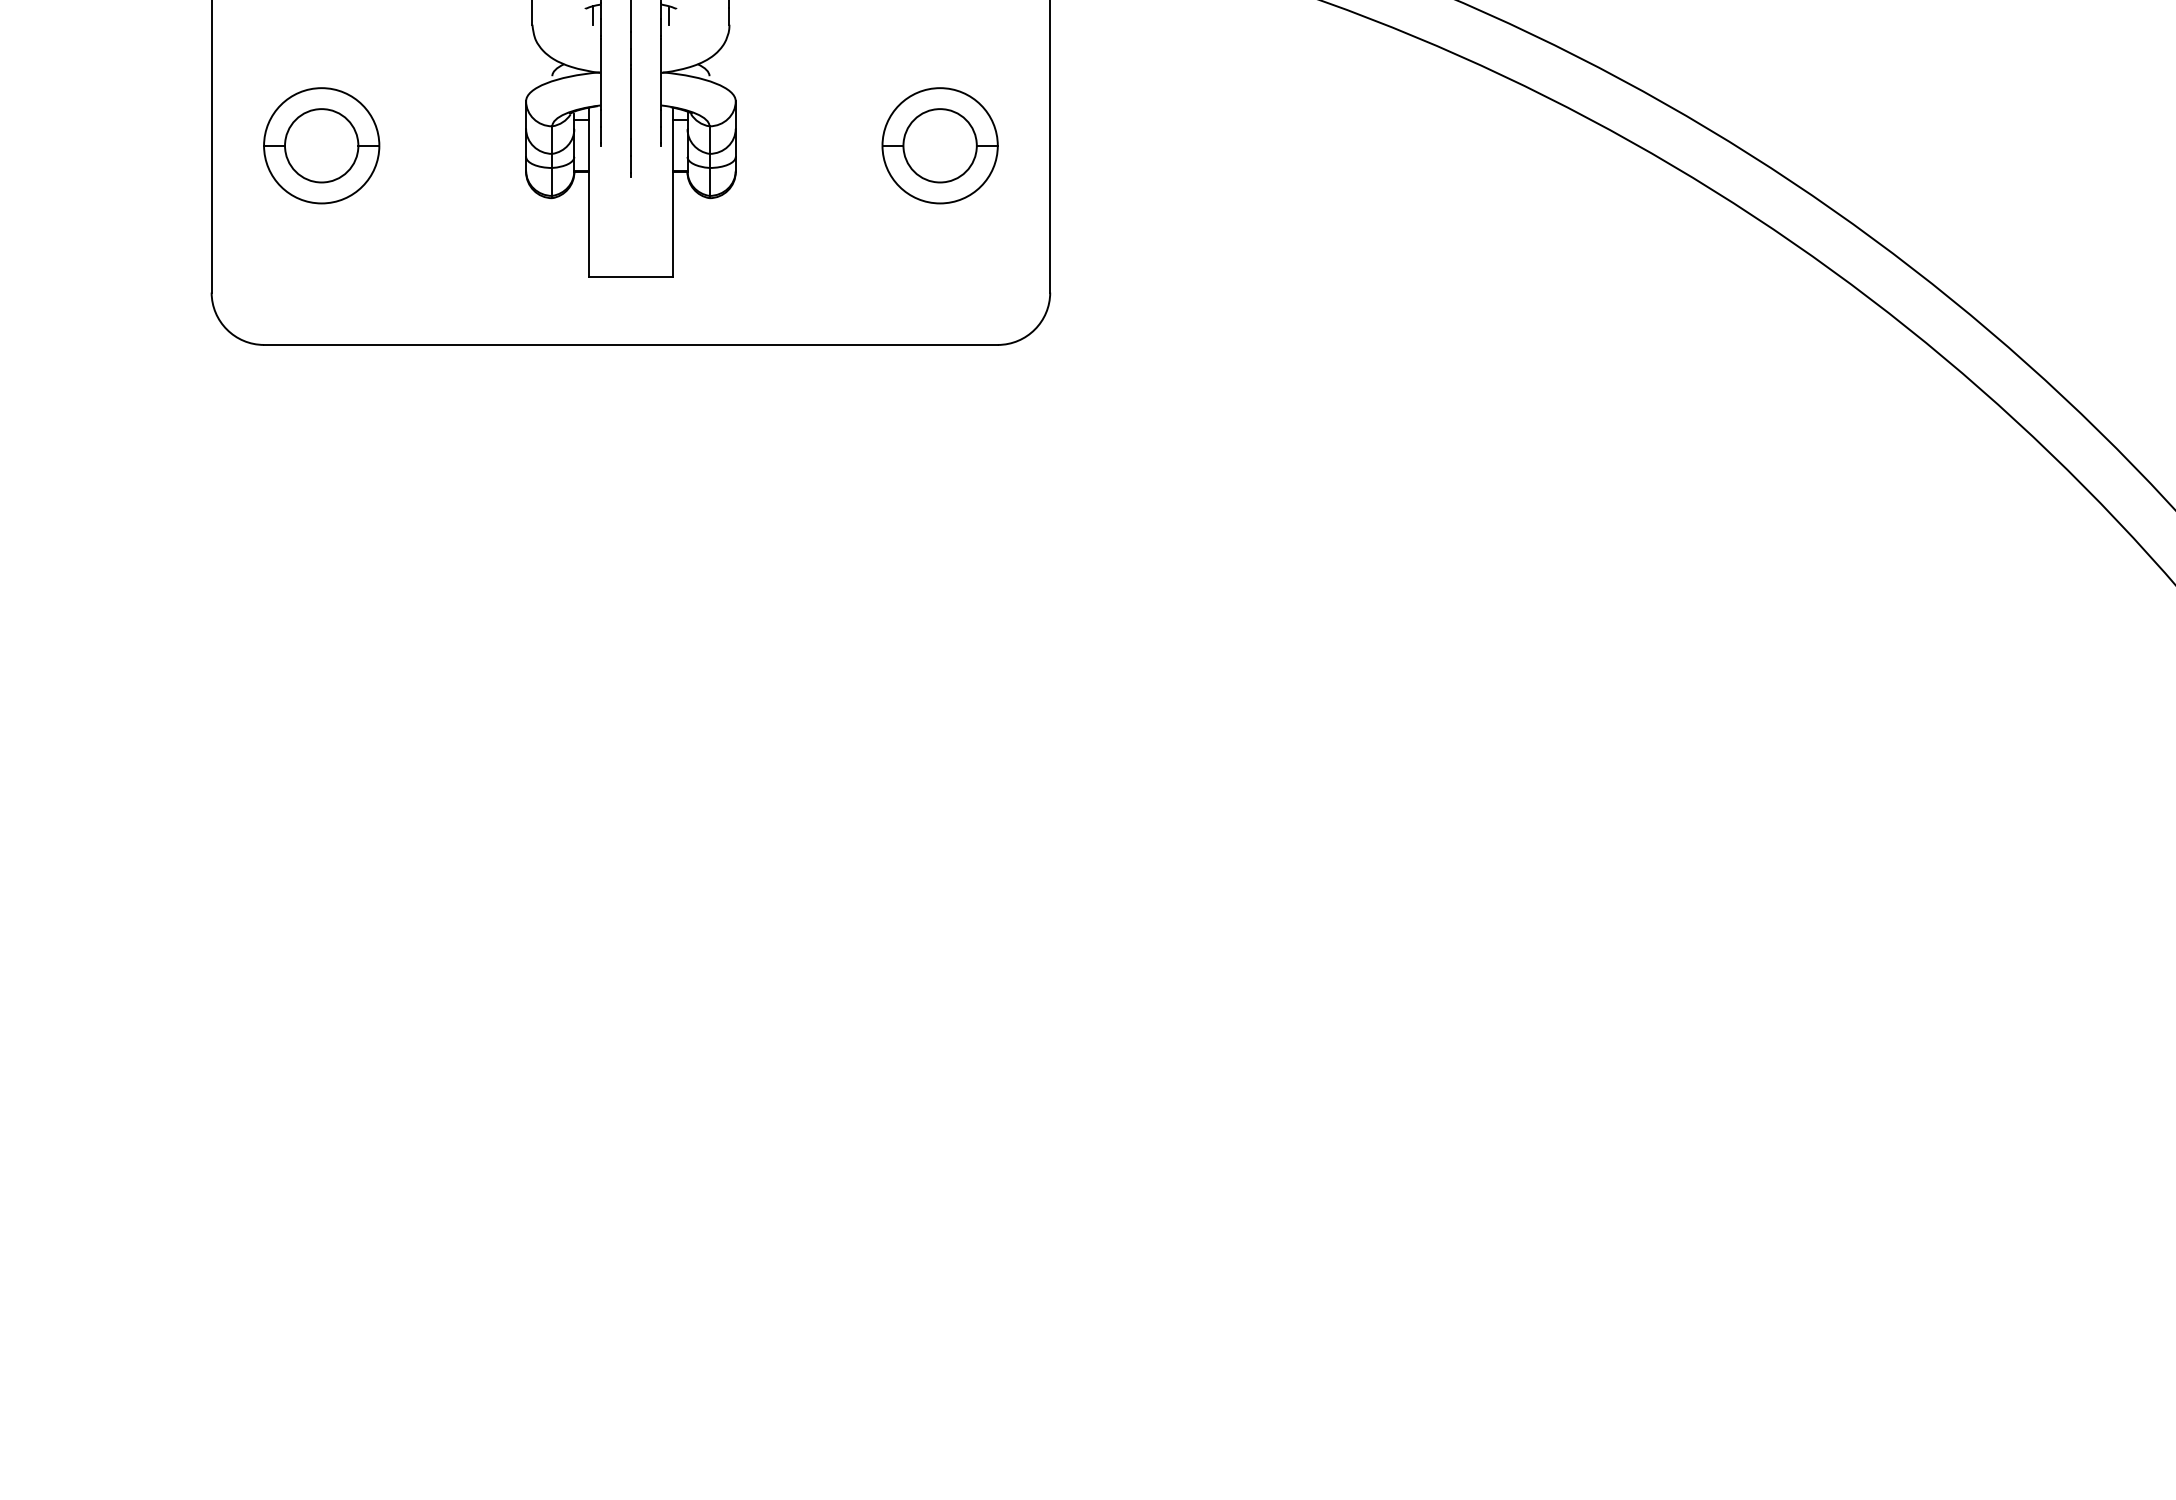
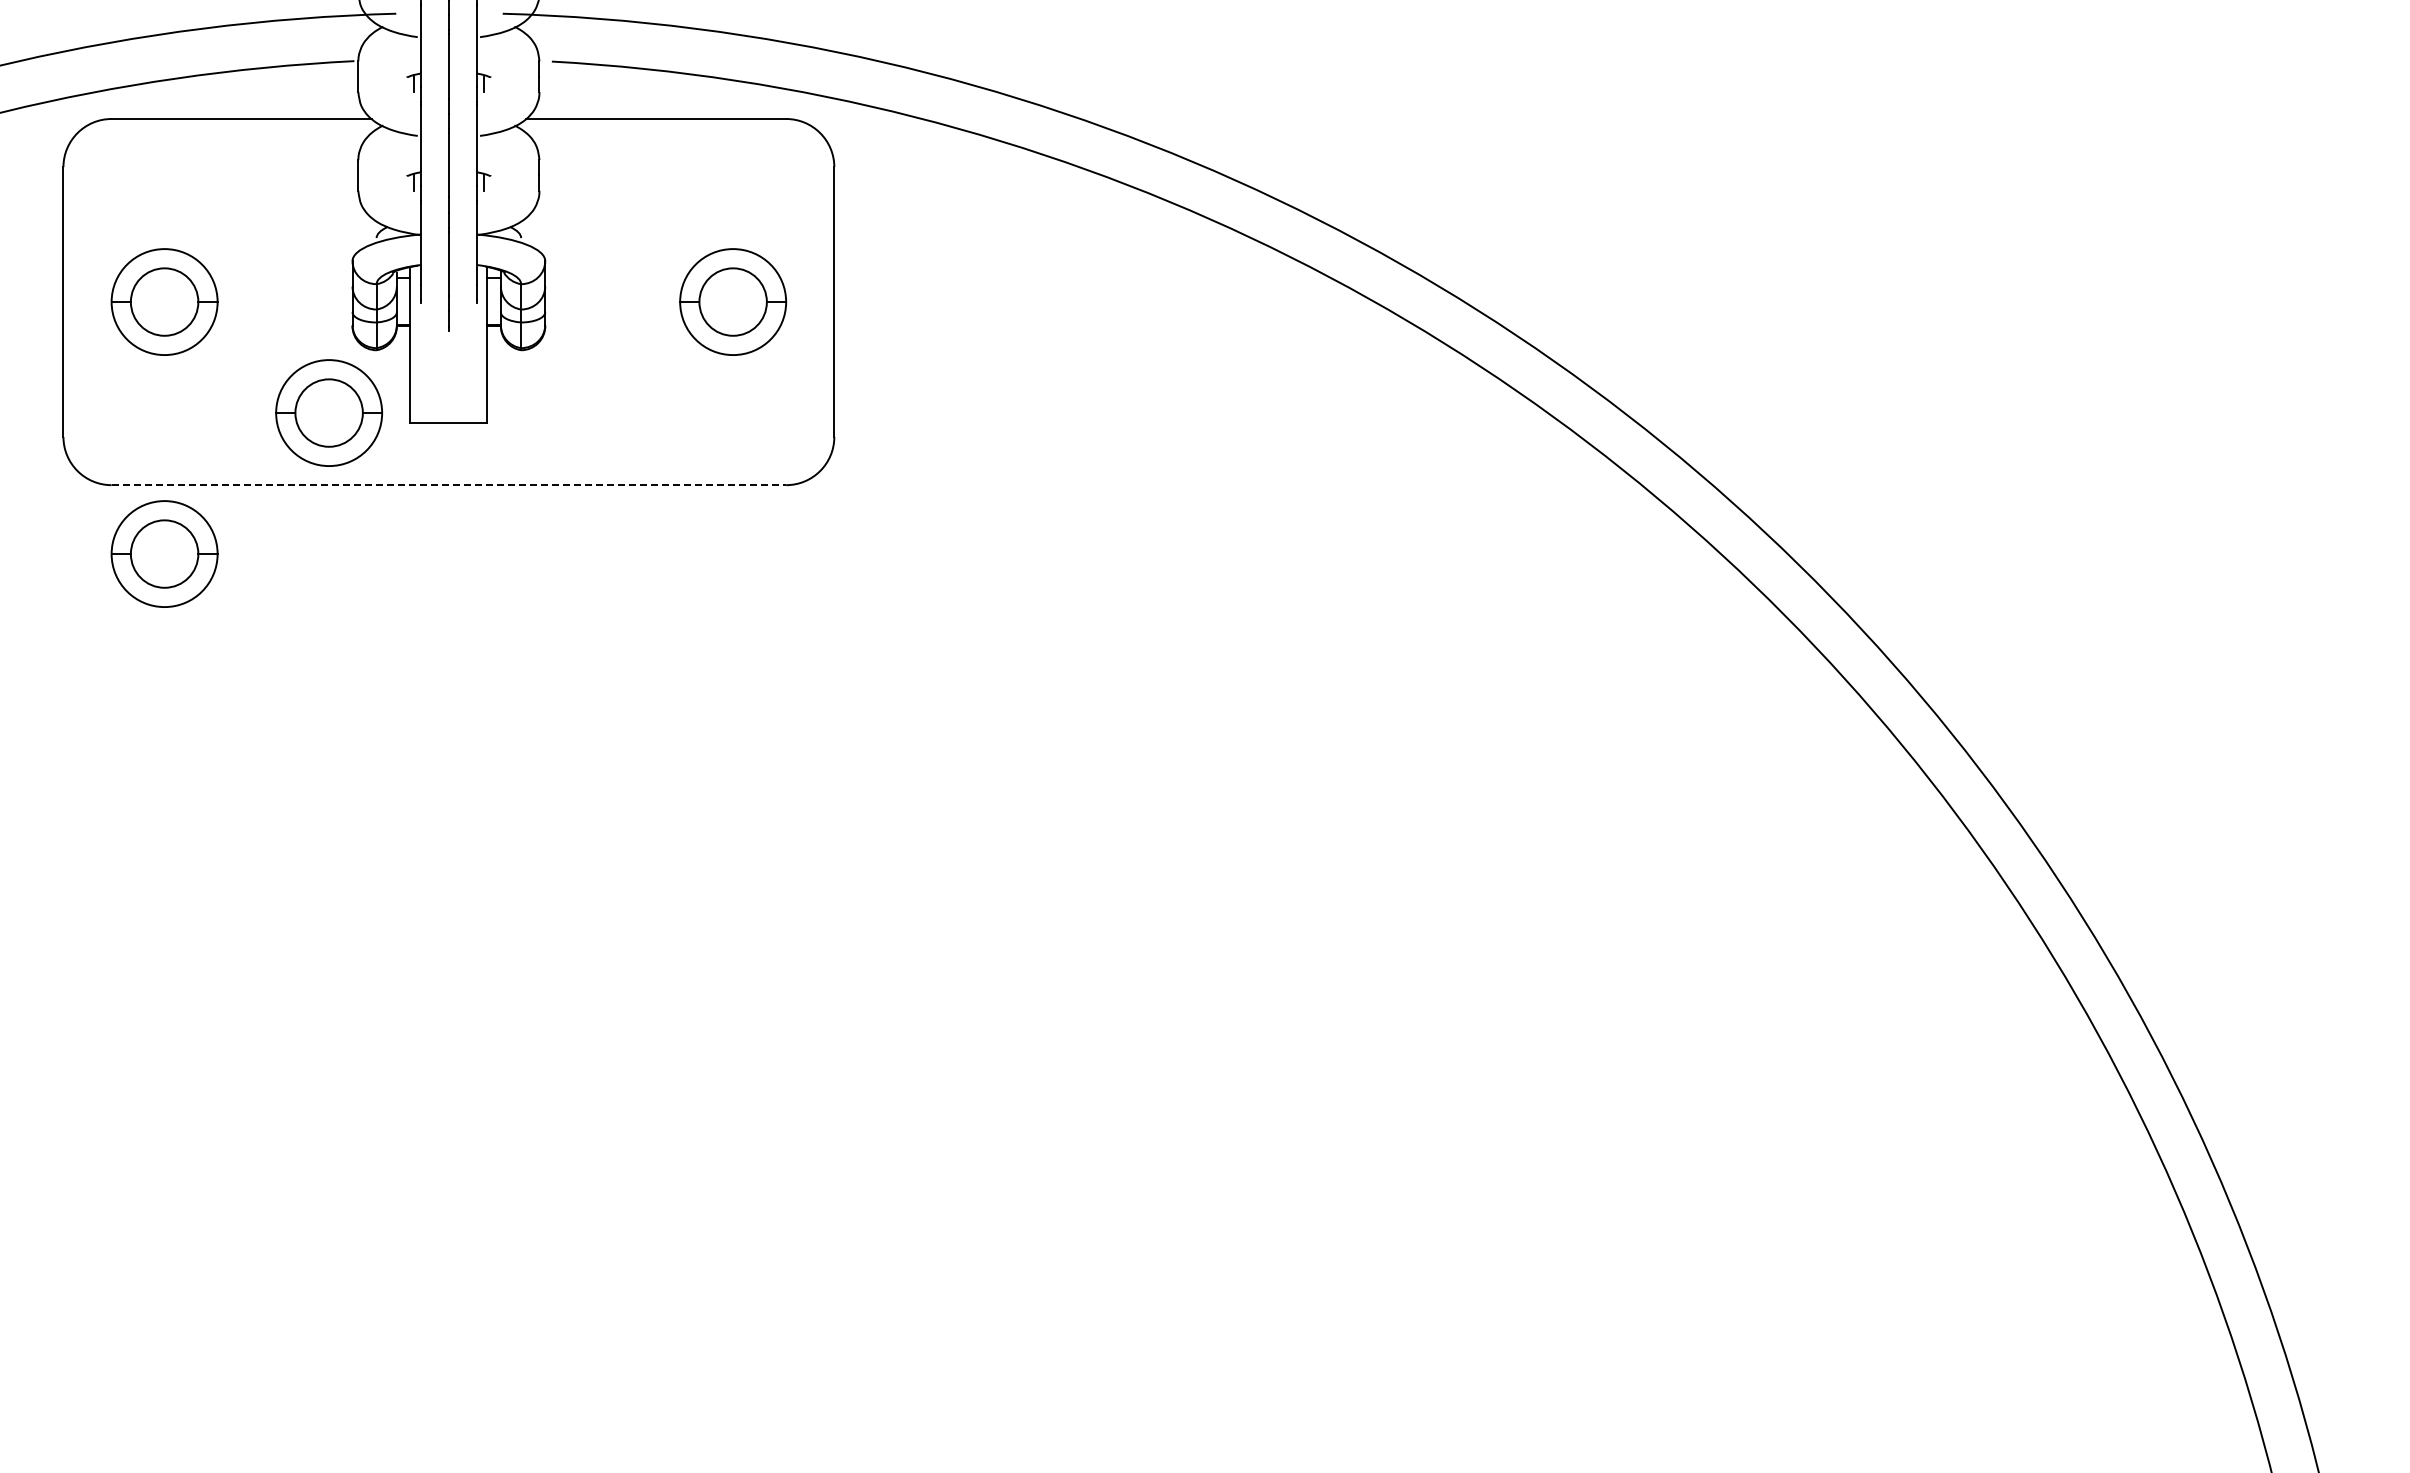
part: (501, 265) -> (329, 412), added
line: (631, 345) -> (449, 485), solid -> dashed
part: (321, 419) -> (164, 553), added

